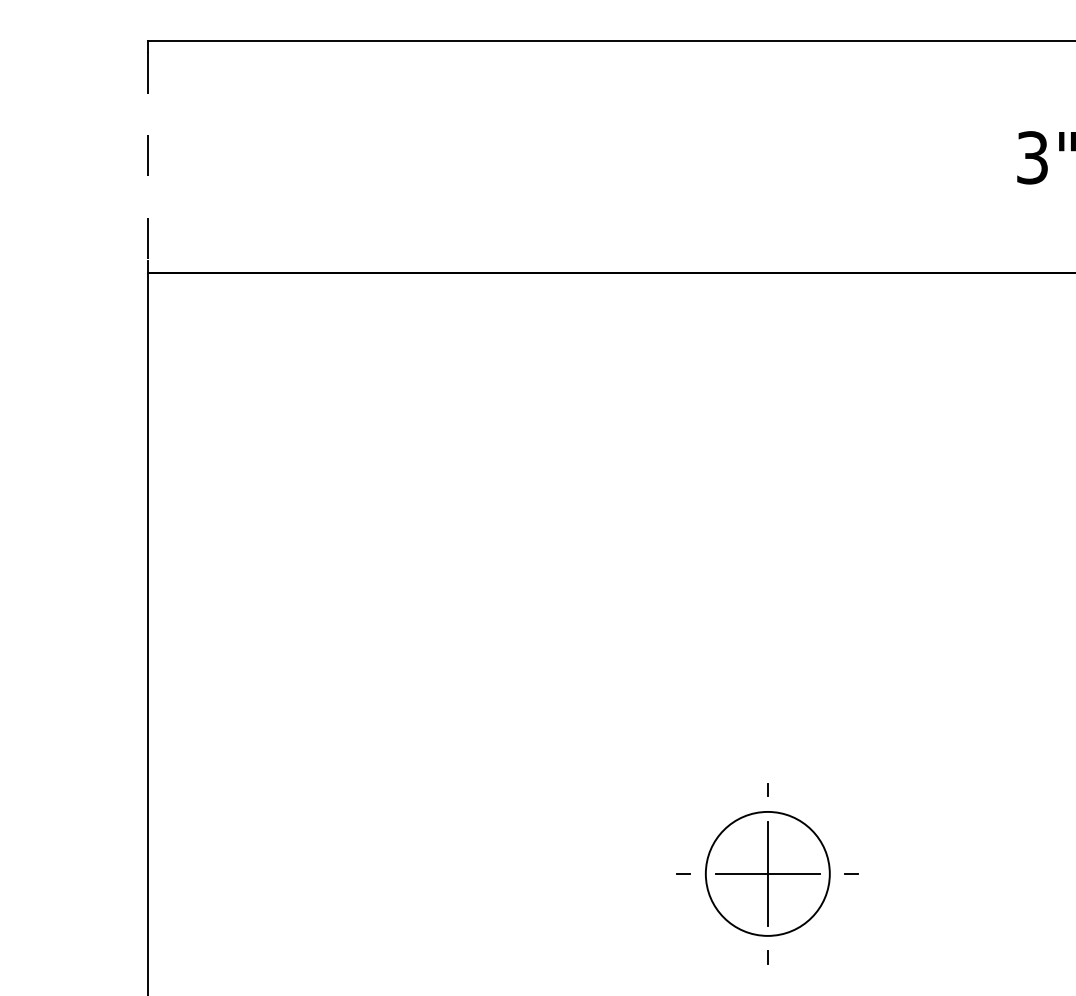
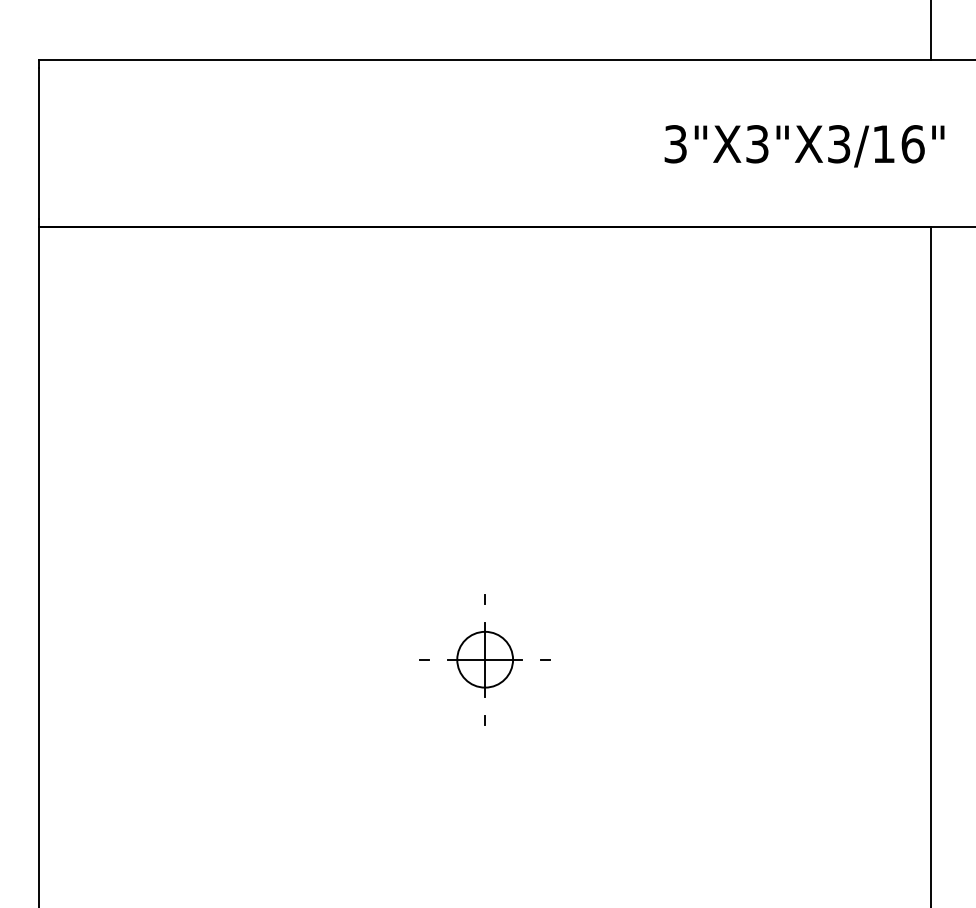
line: (147, 158) -> (38, 144), dashed -> solid
circle: (768, 873) -> (485, 659), size x0.62

